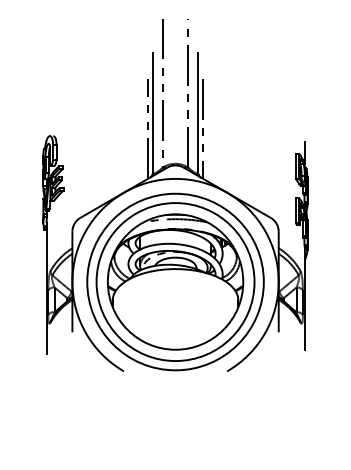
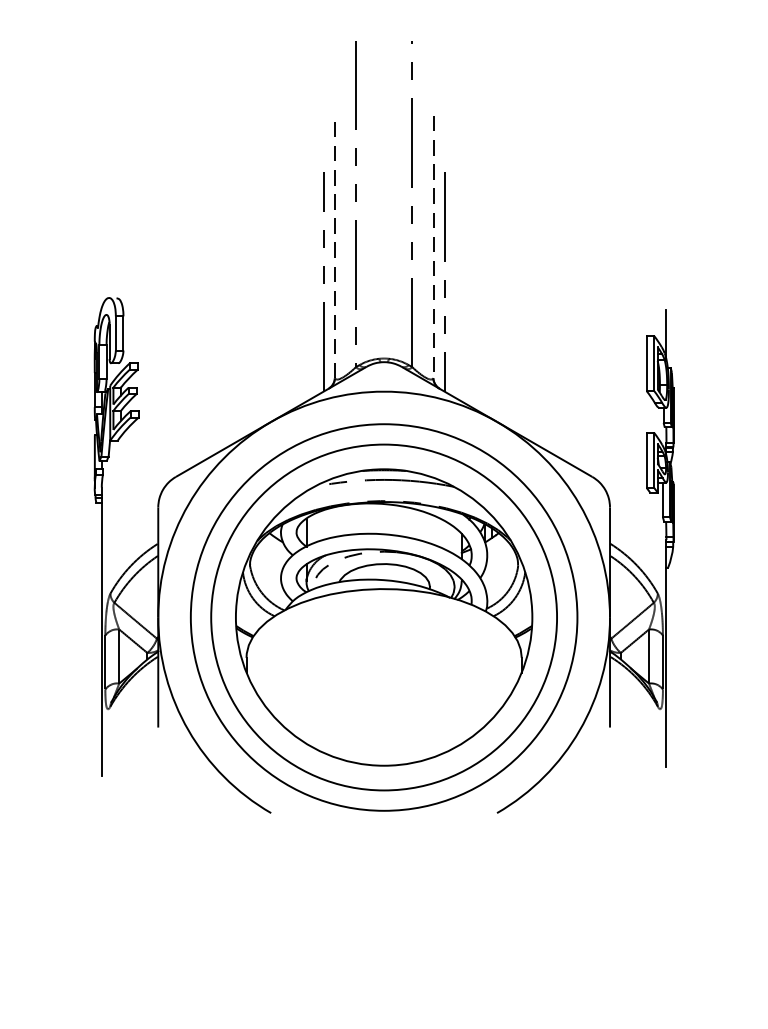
line: (152, 112) -> (333, 246), solid -> dashed
line: (198, 112) -> (434, 246), solid -> dashed

